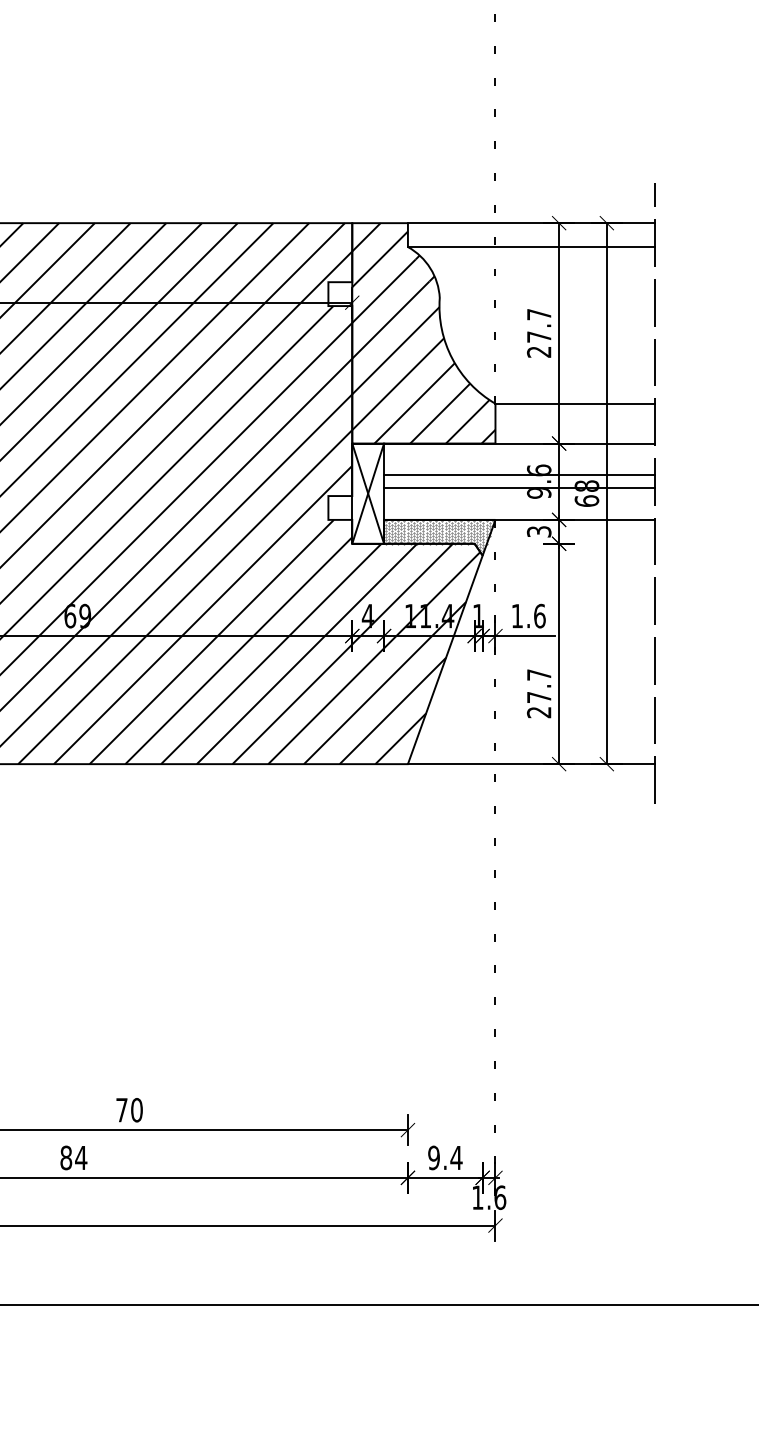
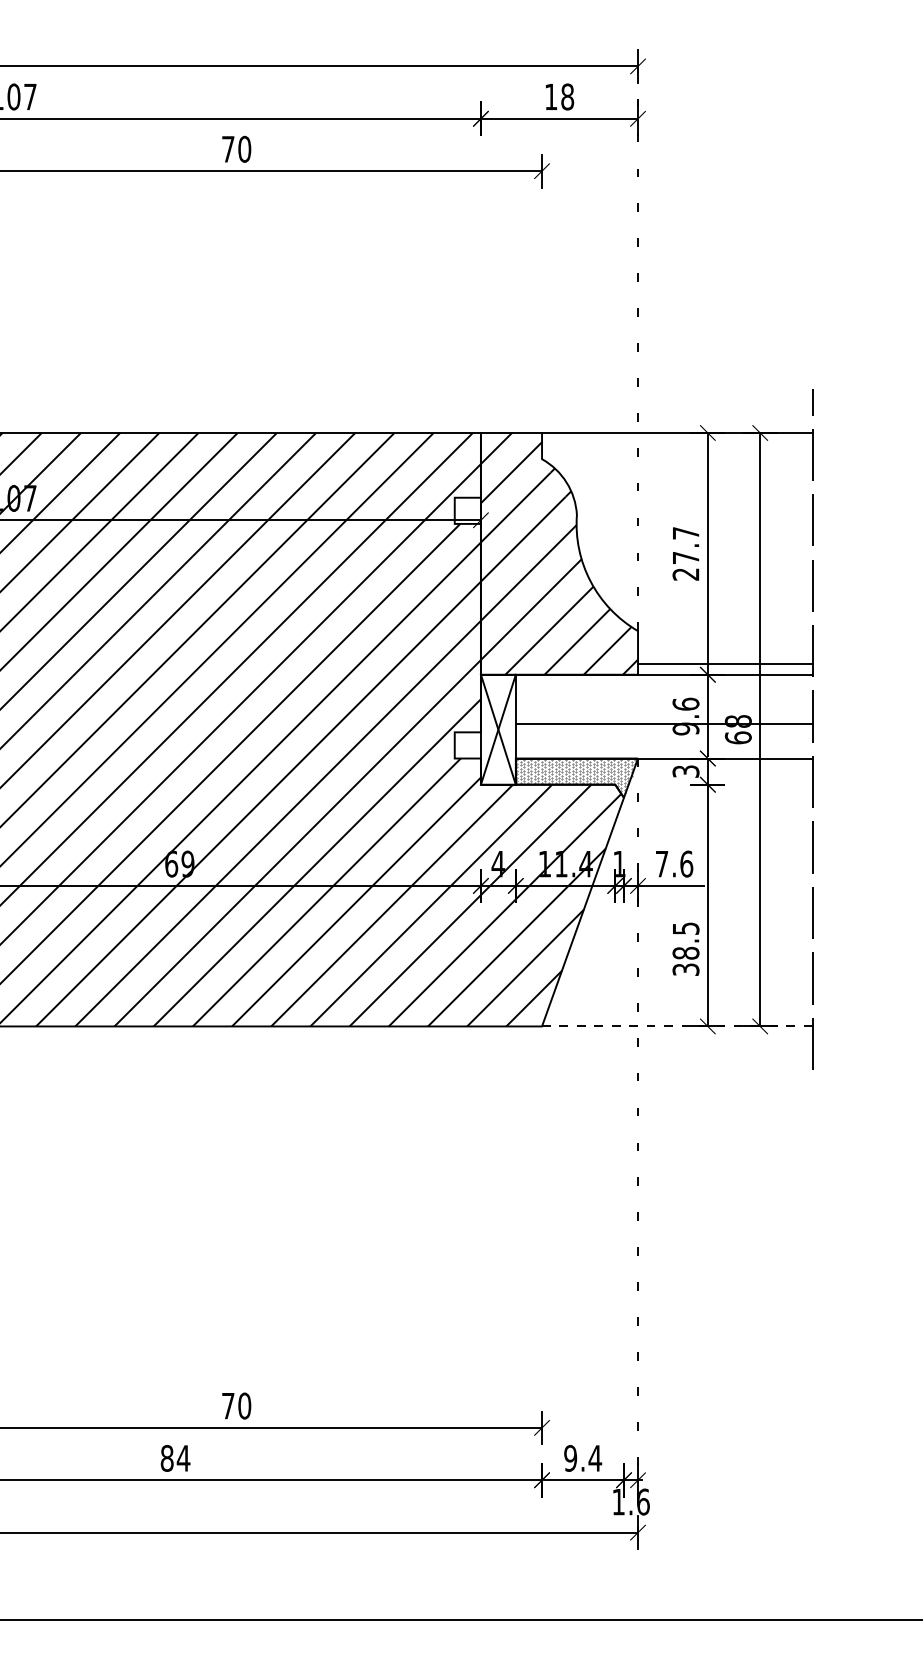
line: (531, 247) -> (677, 459), removed
line: (575, 404) -> (725, 664), moved
line: (518, 475) -> (663, 709), removed
text: (517, 616) -> (662, 864), 1.6 -> 7.6
text: (538, 693) -> (685, 948), 27.7 -> 38.5
line: (531, 764) -> (677, 1026), solid -> dashed

